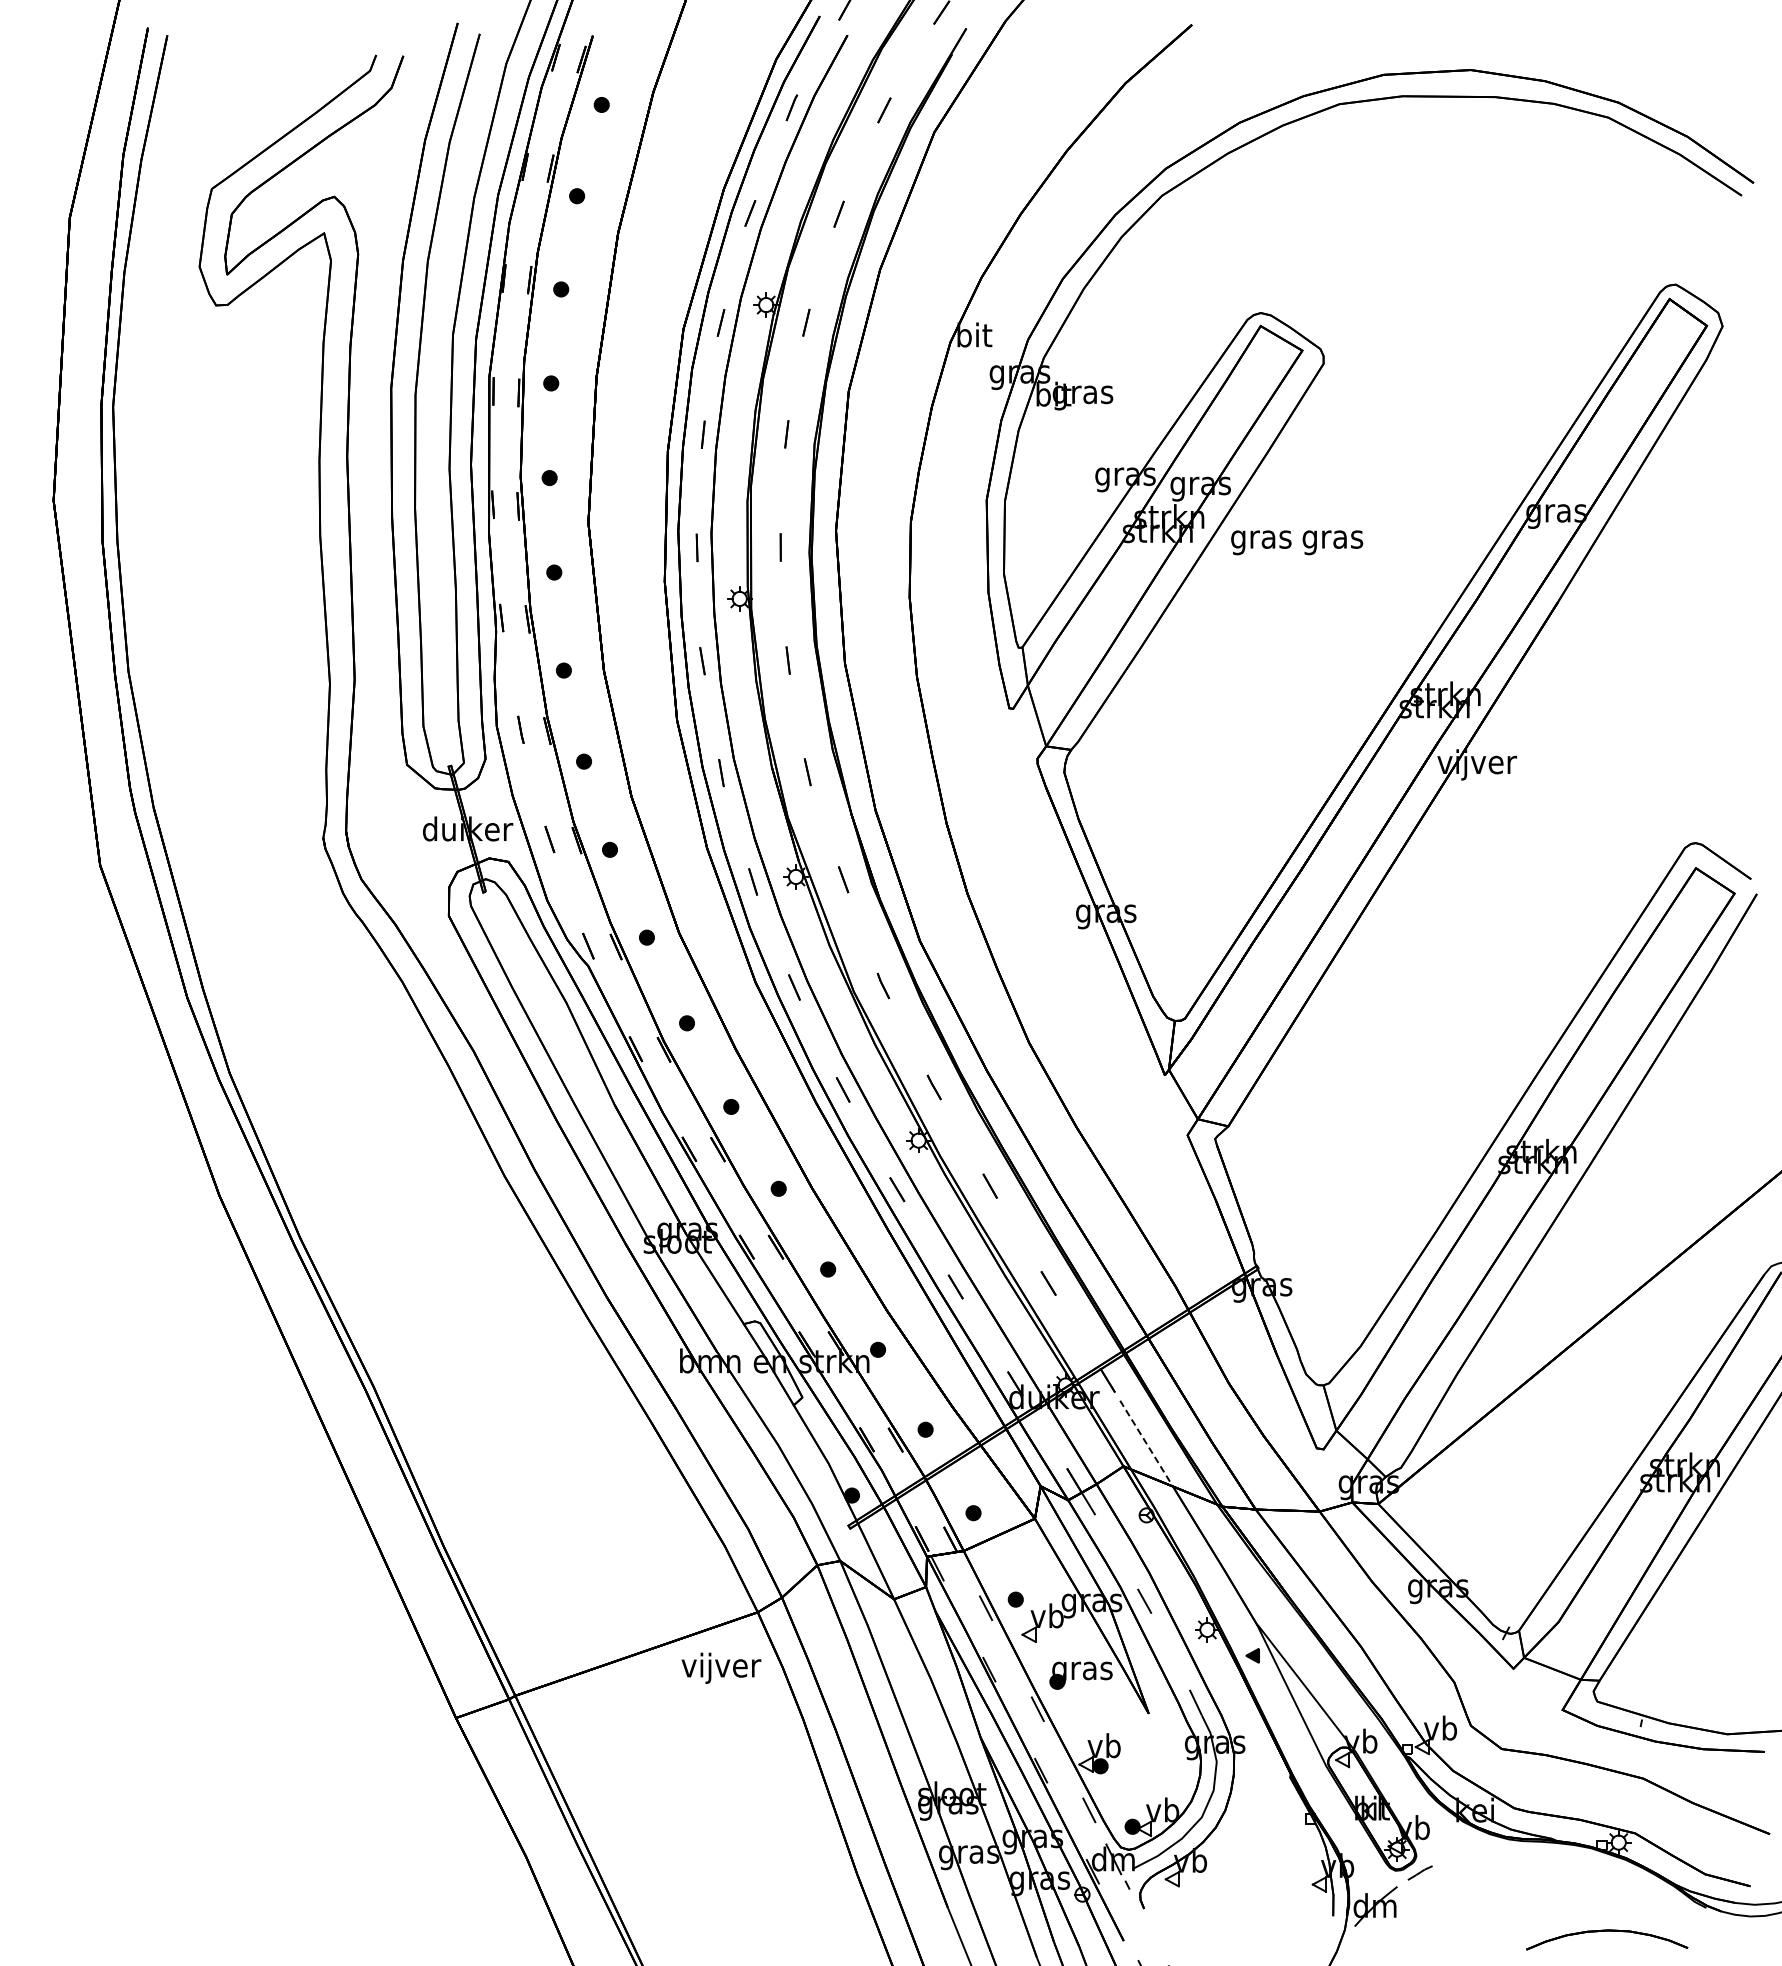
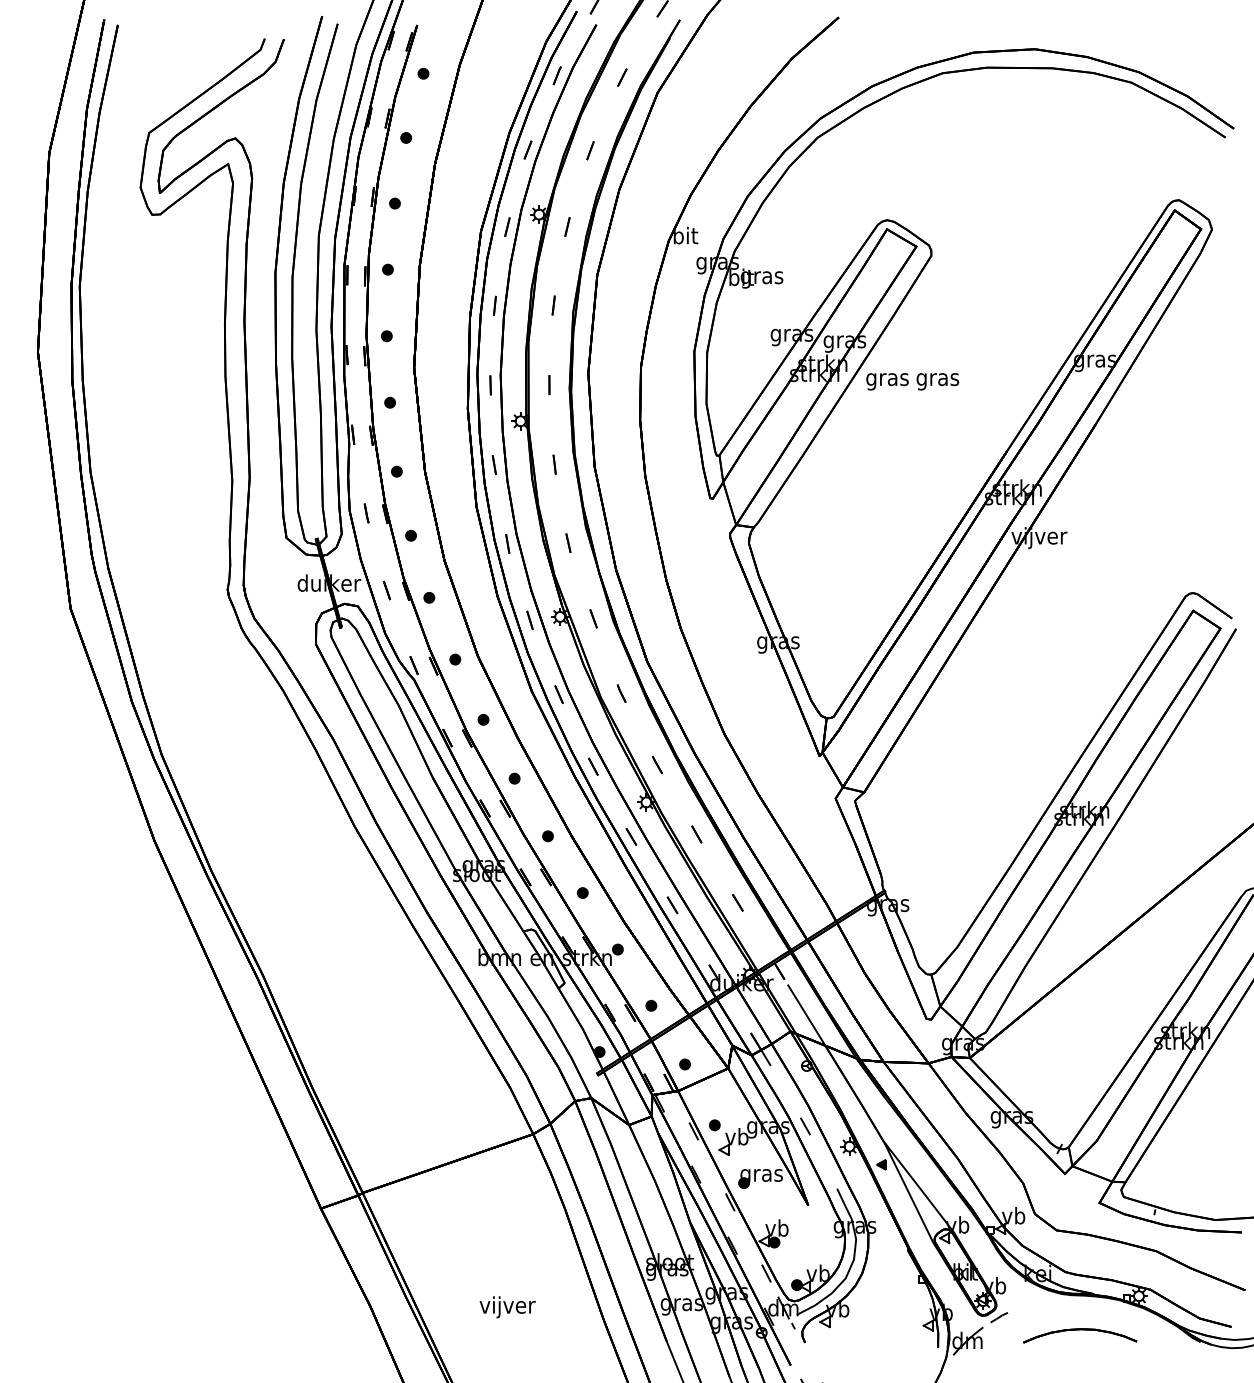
line: (1146, 1444) -> (806, 1016), dashed -> solid
text: (721, 1667) -> (507, 1306), moved
part: (1607, 1931) -> (1080, 1329), moved

